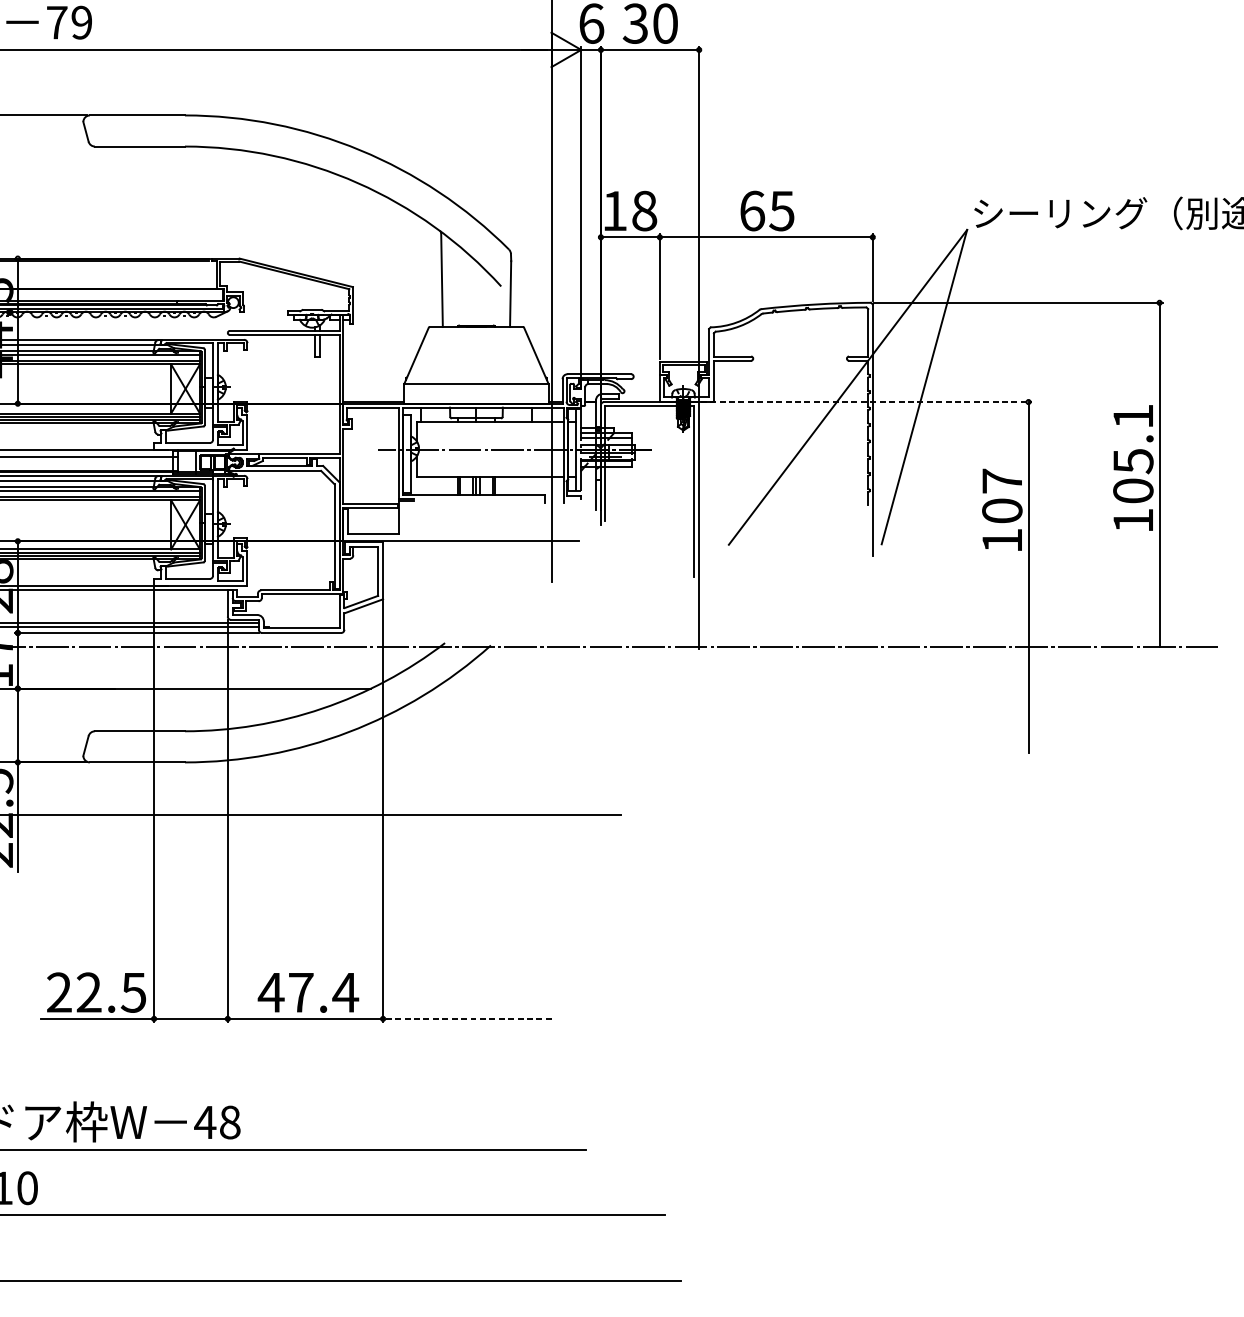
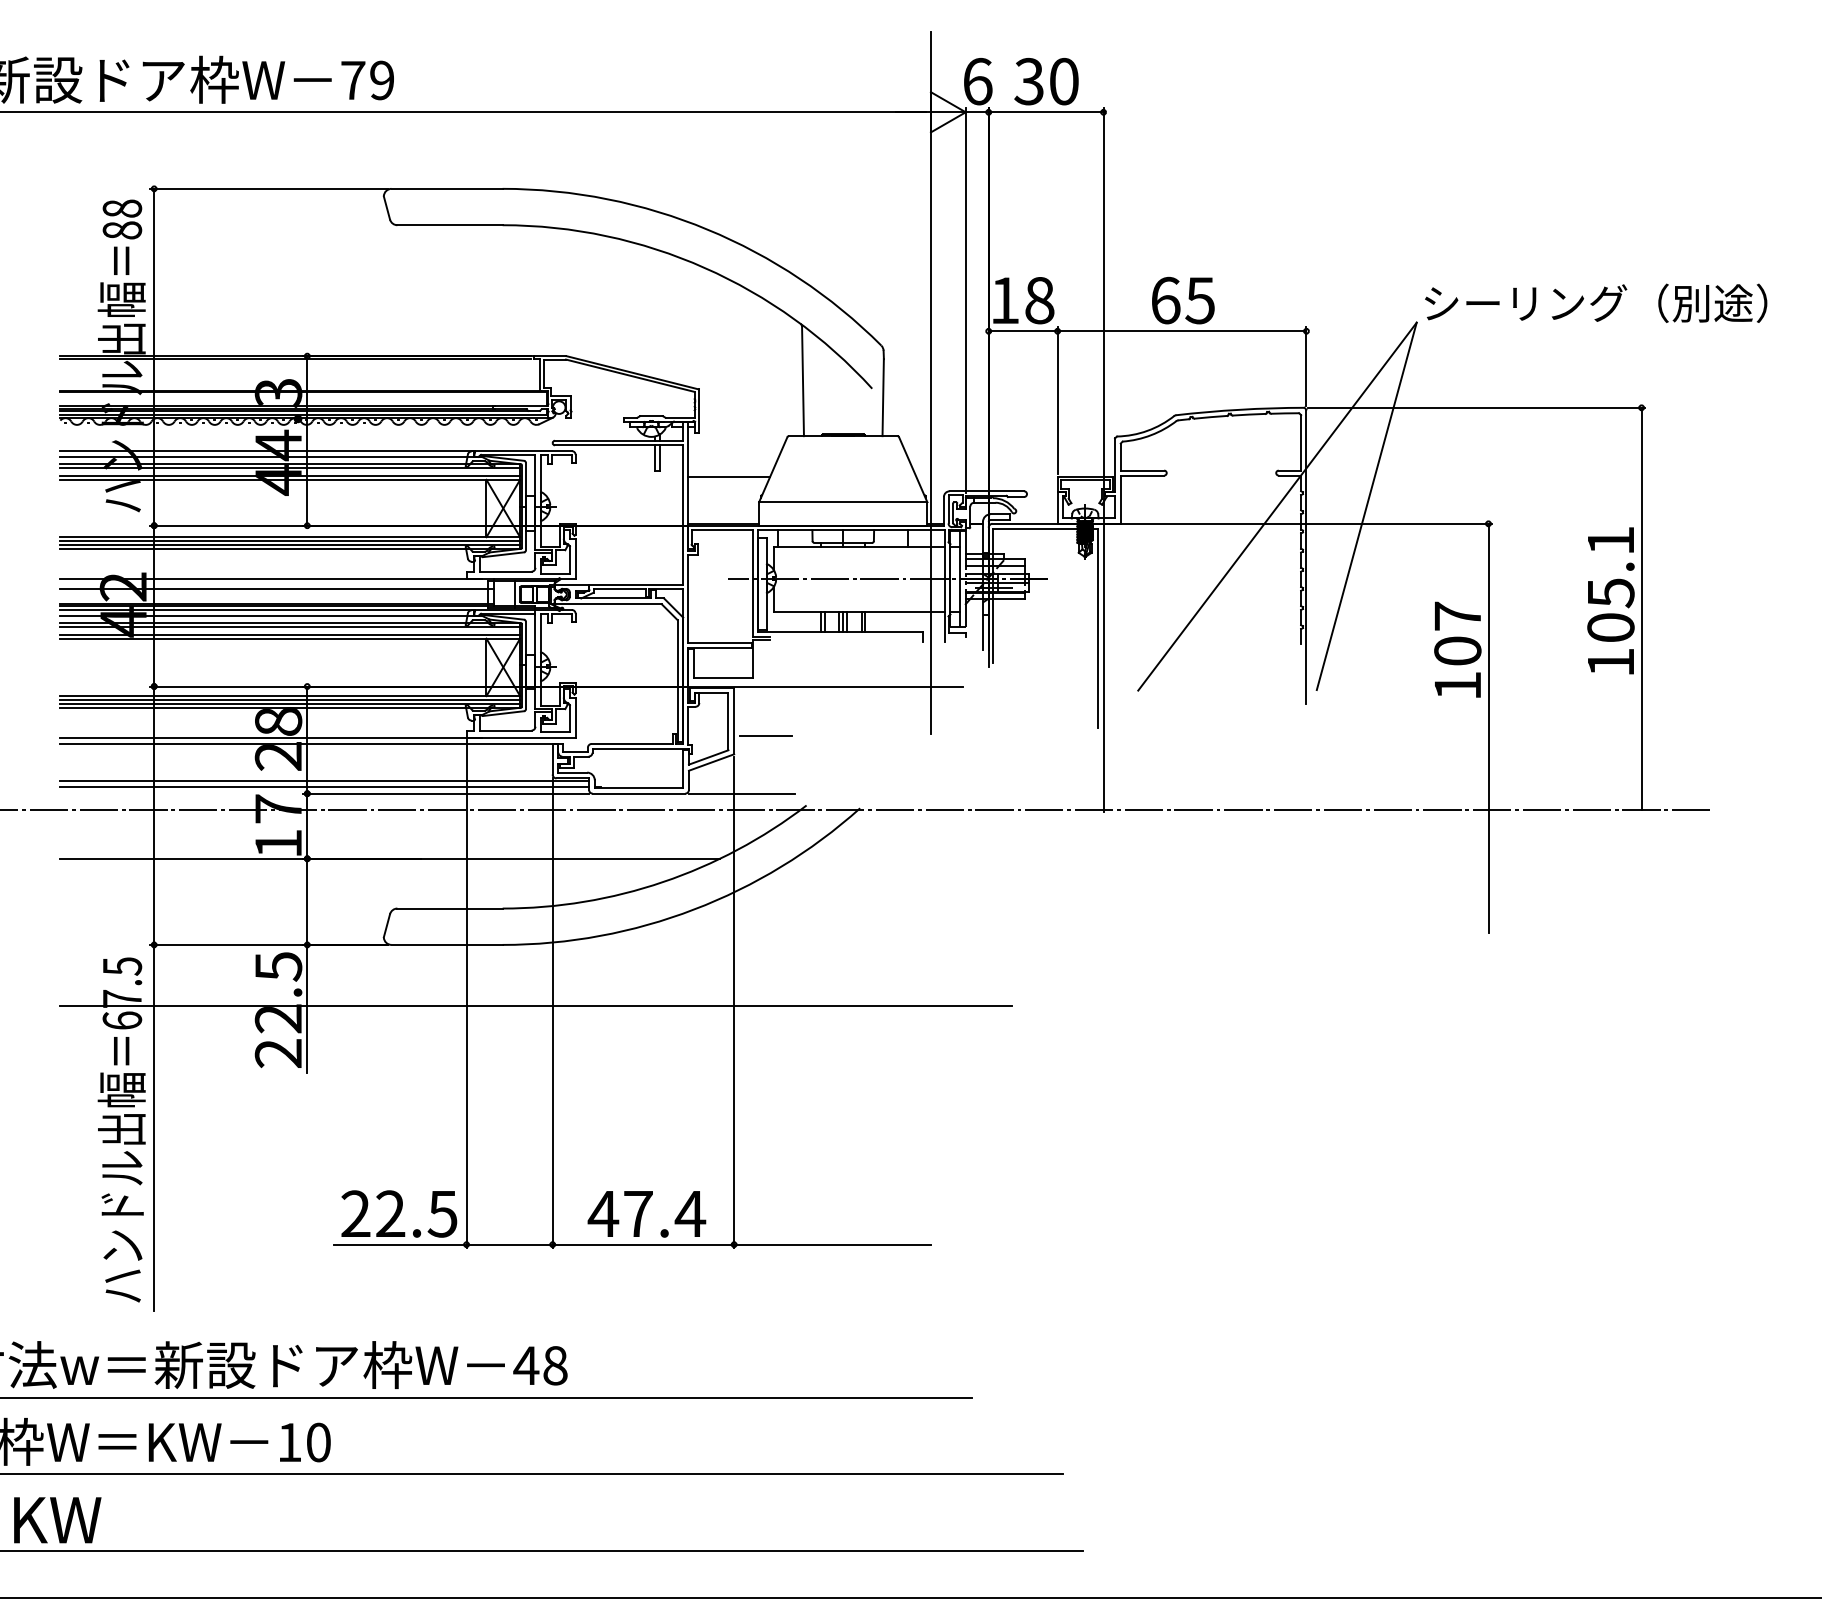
line: (378, 361) -> (728, 476), added
line: (866, 401) -> (1299, 523), dashed -> solid
line: (409, 584) -> (765, 736), added
line: (389, 632) -> (741, 793), added
line: (467, 1018) -> (832, 1244), dashed -> solid

